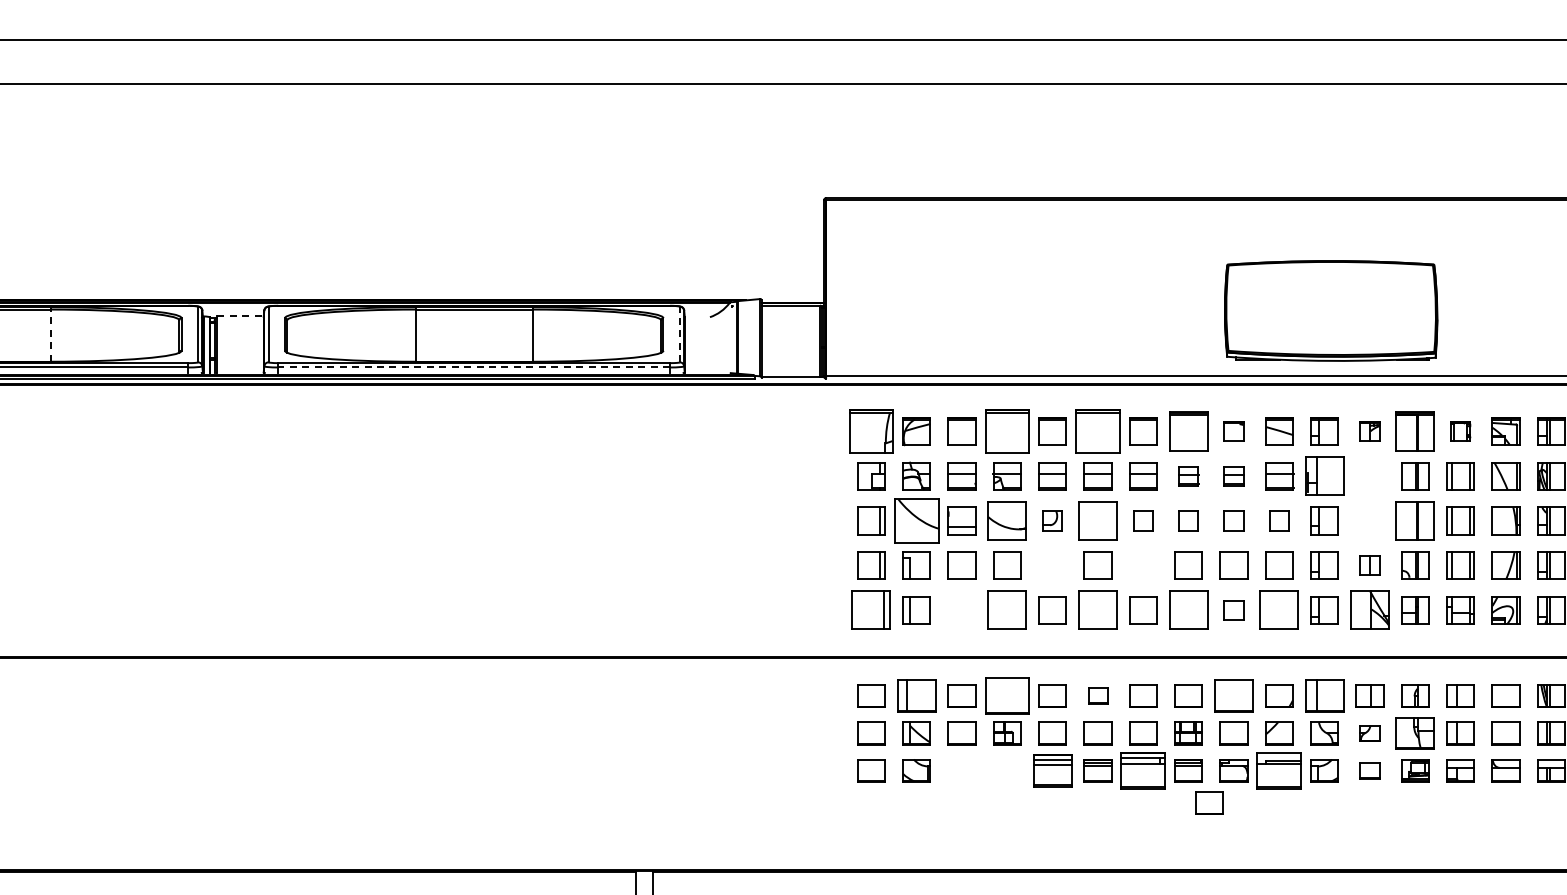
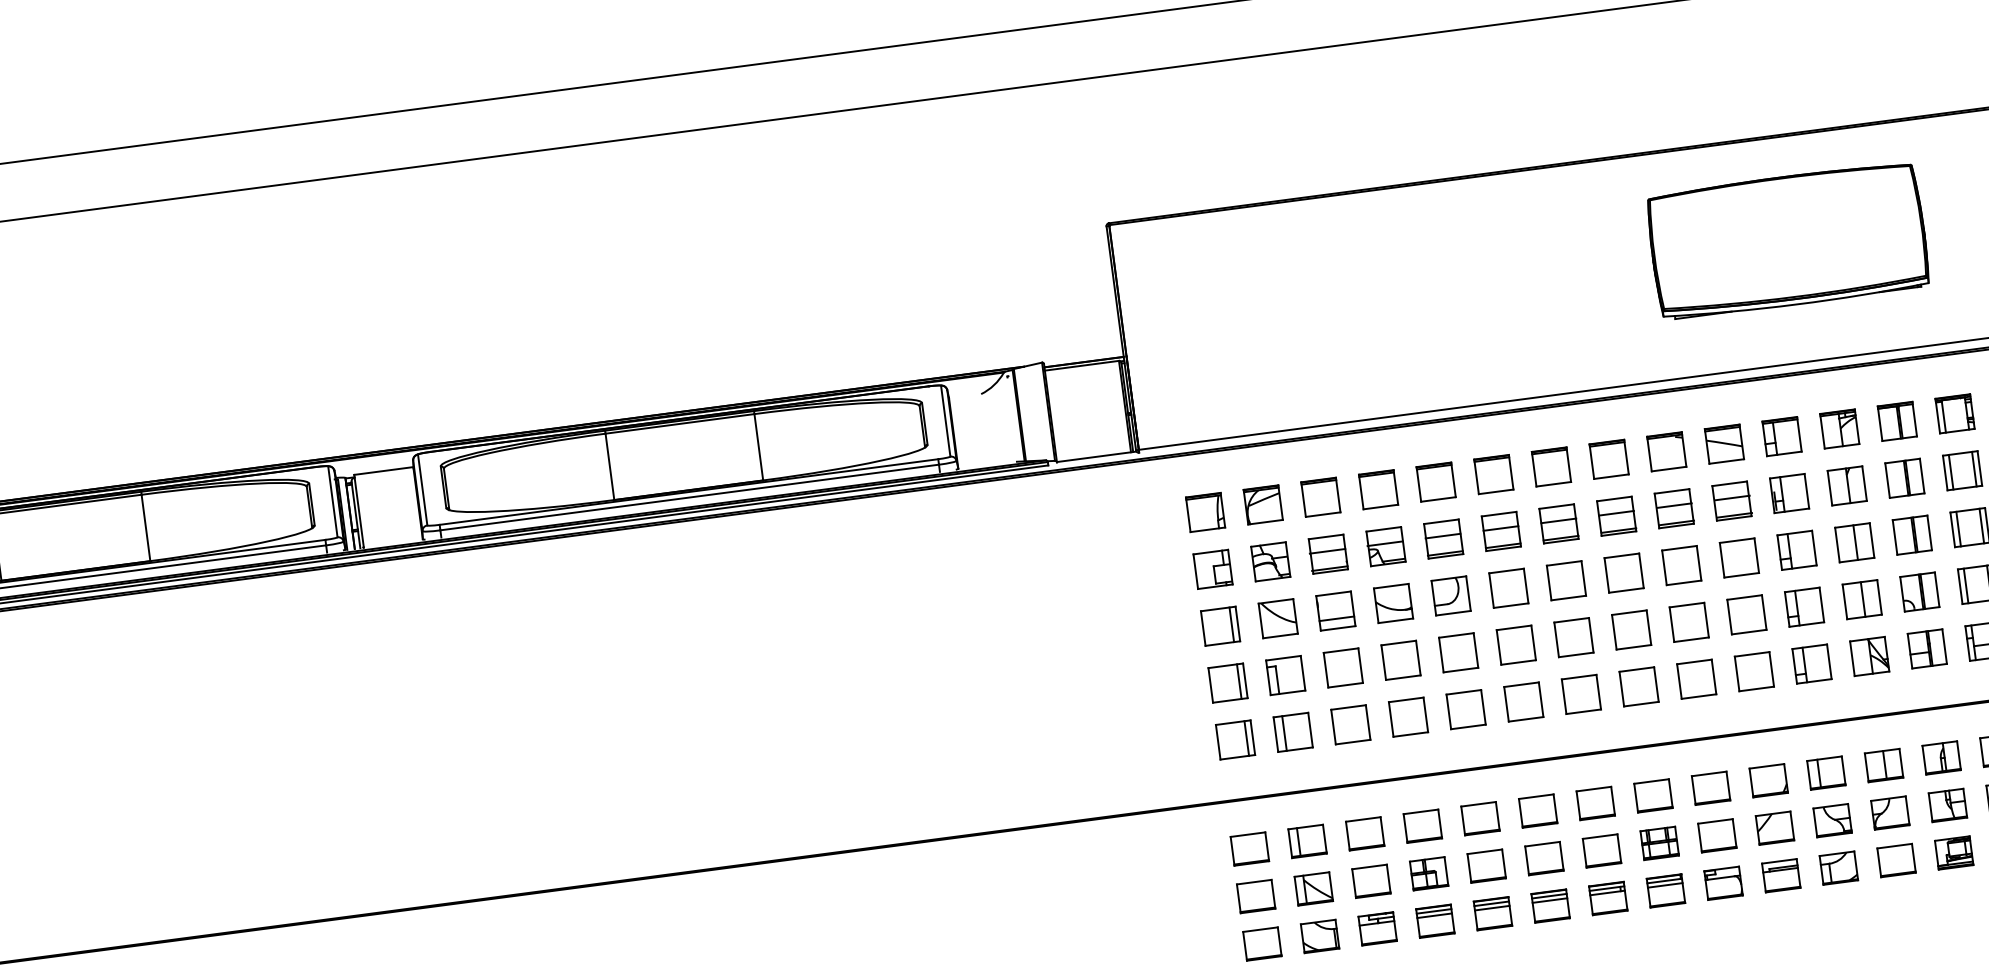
part: (1331, 310) -> (1788, 240), moved
line: (241, 315) -> (384, 470), dashed -> solid
line: (679, 334) -> (945, 421), dashed -> solid
line: (50, 335) -> (145, 527), dashed -> solid
line: (474, 367) -> (690, 497), dashed -> solid
part: (871, 431) -> (1205, 512), size x0.62
part: (1007, 431) -> (1378, 489), size x0.62
part: (1097, 431) -> (1493, 474), size x0.62
part: (1188, 431) -> (1608, 459), size x0.71
part: (1233, 431) -> (1666, 451), size x1.43
part: (1369, 431) -> (1839, 429), size x1.43
part: (1415, 431) -> (1897, 421), size x0.71
part: (1460, 431) -> (1954, 413), size x1.43
part: (1188, 476) -> (1616, 516), size x1.43
part: (1233, 476) -> (1673, 509), size x1.43
part: (1324, 476) -> (1789, 493), size x0.71
part: (1369, 476) -> (1846, 486), added
part: (916, 520) -> (1277, 618), size x0.62
part: (1007, 520) -> (1393, 602), size x0.71
part: (1052, 520) -> (1450, 595), size x1.43
part: (1097, 520) -> (1508, 587), size x0.71
part: (1143, 520) -> (1566, 580), size x1.43
part: (1188, 520) -> (1623, 572), size x1.43
part: (1233, 520) -> (1681, 565), size x1.43
part: (1279, 520) -> (1739, 557), size x1.43
part: (1369, 520) -> (1854, 542), added
part: (1415, 520) -> (1912, 534), size x0.71
part: (1052, 565) -> (1458, 652), added
part: (1143, 565) -> (1574, 637), added
part: (1369, 565) -> (1861, 599), size x1.43
part: (871, 610) -> (1235, 740), size x0.71
part: (961, 610) -> (1350, 725), added
part: (1007, 610) -> (1408, 717), size x0.71
part: (1097, 610) -> (1523, 702), size x0.71
part: (1188, 610) -> (1638, 687), size x0.71
part: (1233, 610) -> (1696, 679), size x1.43
part: (1279, 610) -> (1754, 671), size x0.71
part: (1369, 610) -> (1869, 656), size x0.71
part: (916, 695) -> (1307, 840), size x0.71
part: (1007, 695) -> (1422, 825), size x0.62
part: (1097, 695) -> (1537, 810), size x1.43
part: (1233, 695) -> (1710, 787), size x0.71
part: (1324, 695) -> (1826, 772), size x0.71
part: (1369, 733) -> (1889, 813), size x1.43
part: (1415, 733) -> (1948, 805), size x0.71
part: (961, 770) -> (1376, 928), added
part: (1007, 770) -> (1435, 920), added
part: (1052, 770) -> (1492, 913), size x0.71
part: (1143, 770) -> (1608, 898), size x0.62
part: (1279, 770) -> (1781, 875), size x0.62
part: (1369, 770) -> (1895, 860), size x1.43
part: (1209, 802) -> (1697, 927), removed

